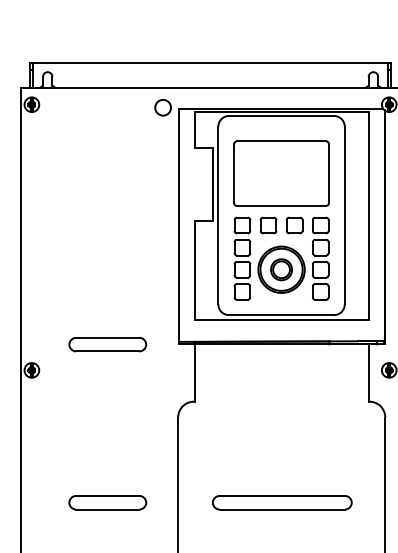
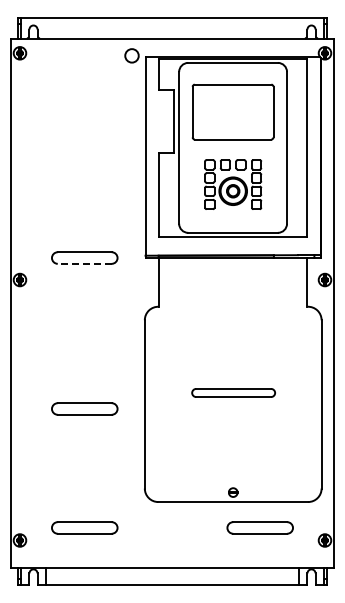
part: (282, 258) -> (233, 184), size x0.7
line: (107, 351) -> (84, 263), solid -> dashed
part: (107, 502) -> (84, 408), moved
part: (282, 502) -> (233, 392), size x0.7

